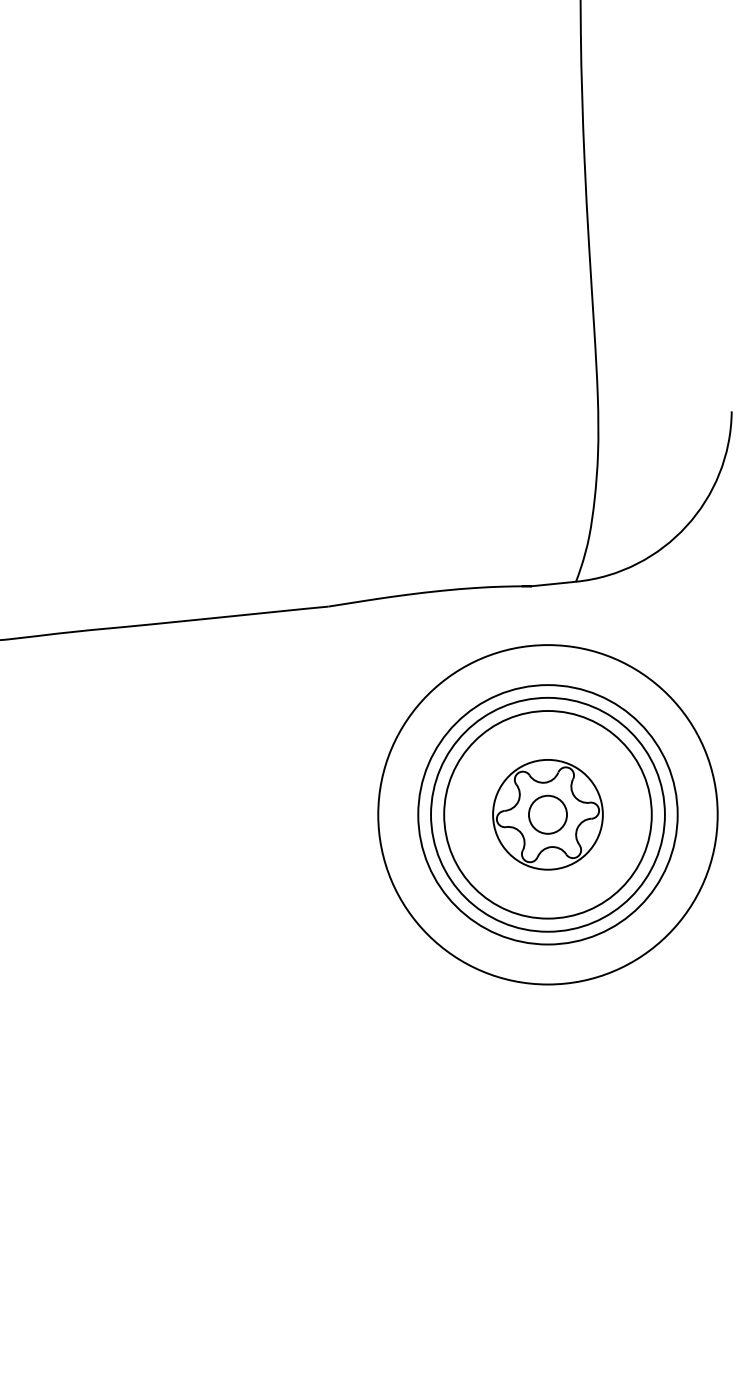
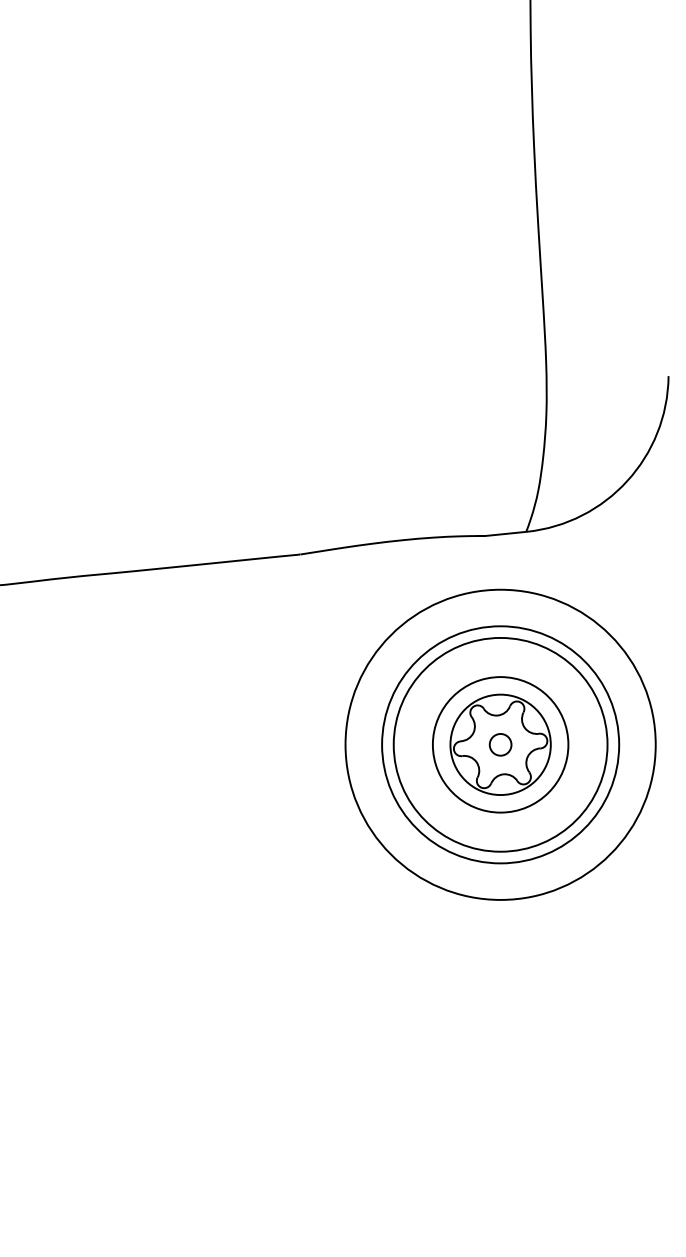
circle: (547, 814) -> (500, 744), size x0.62
circle: (547, 814) -> (500, 744), size x0.71

